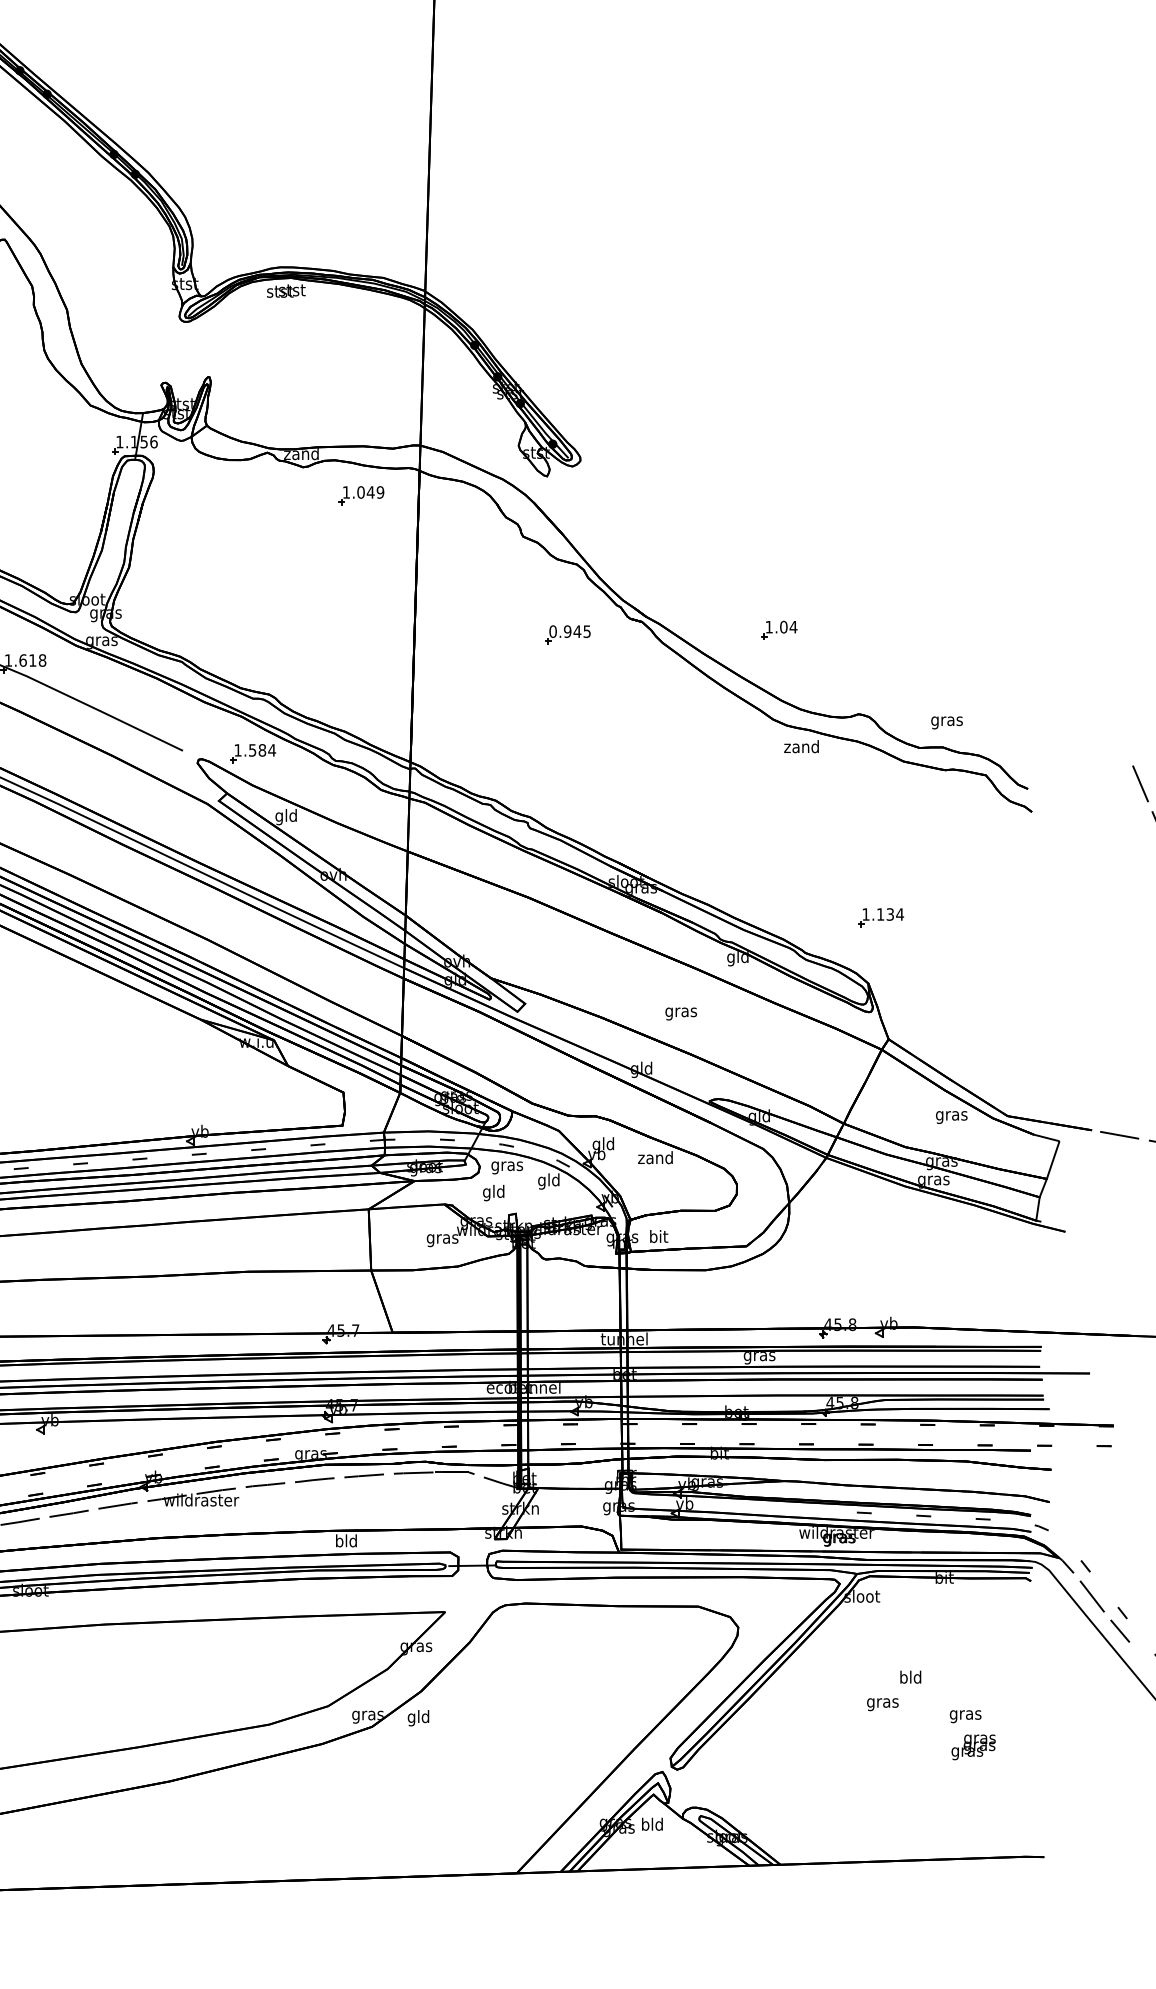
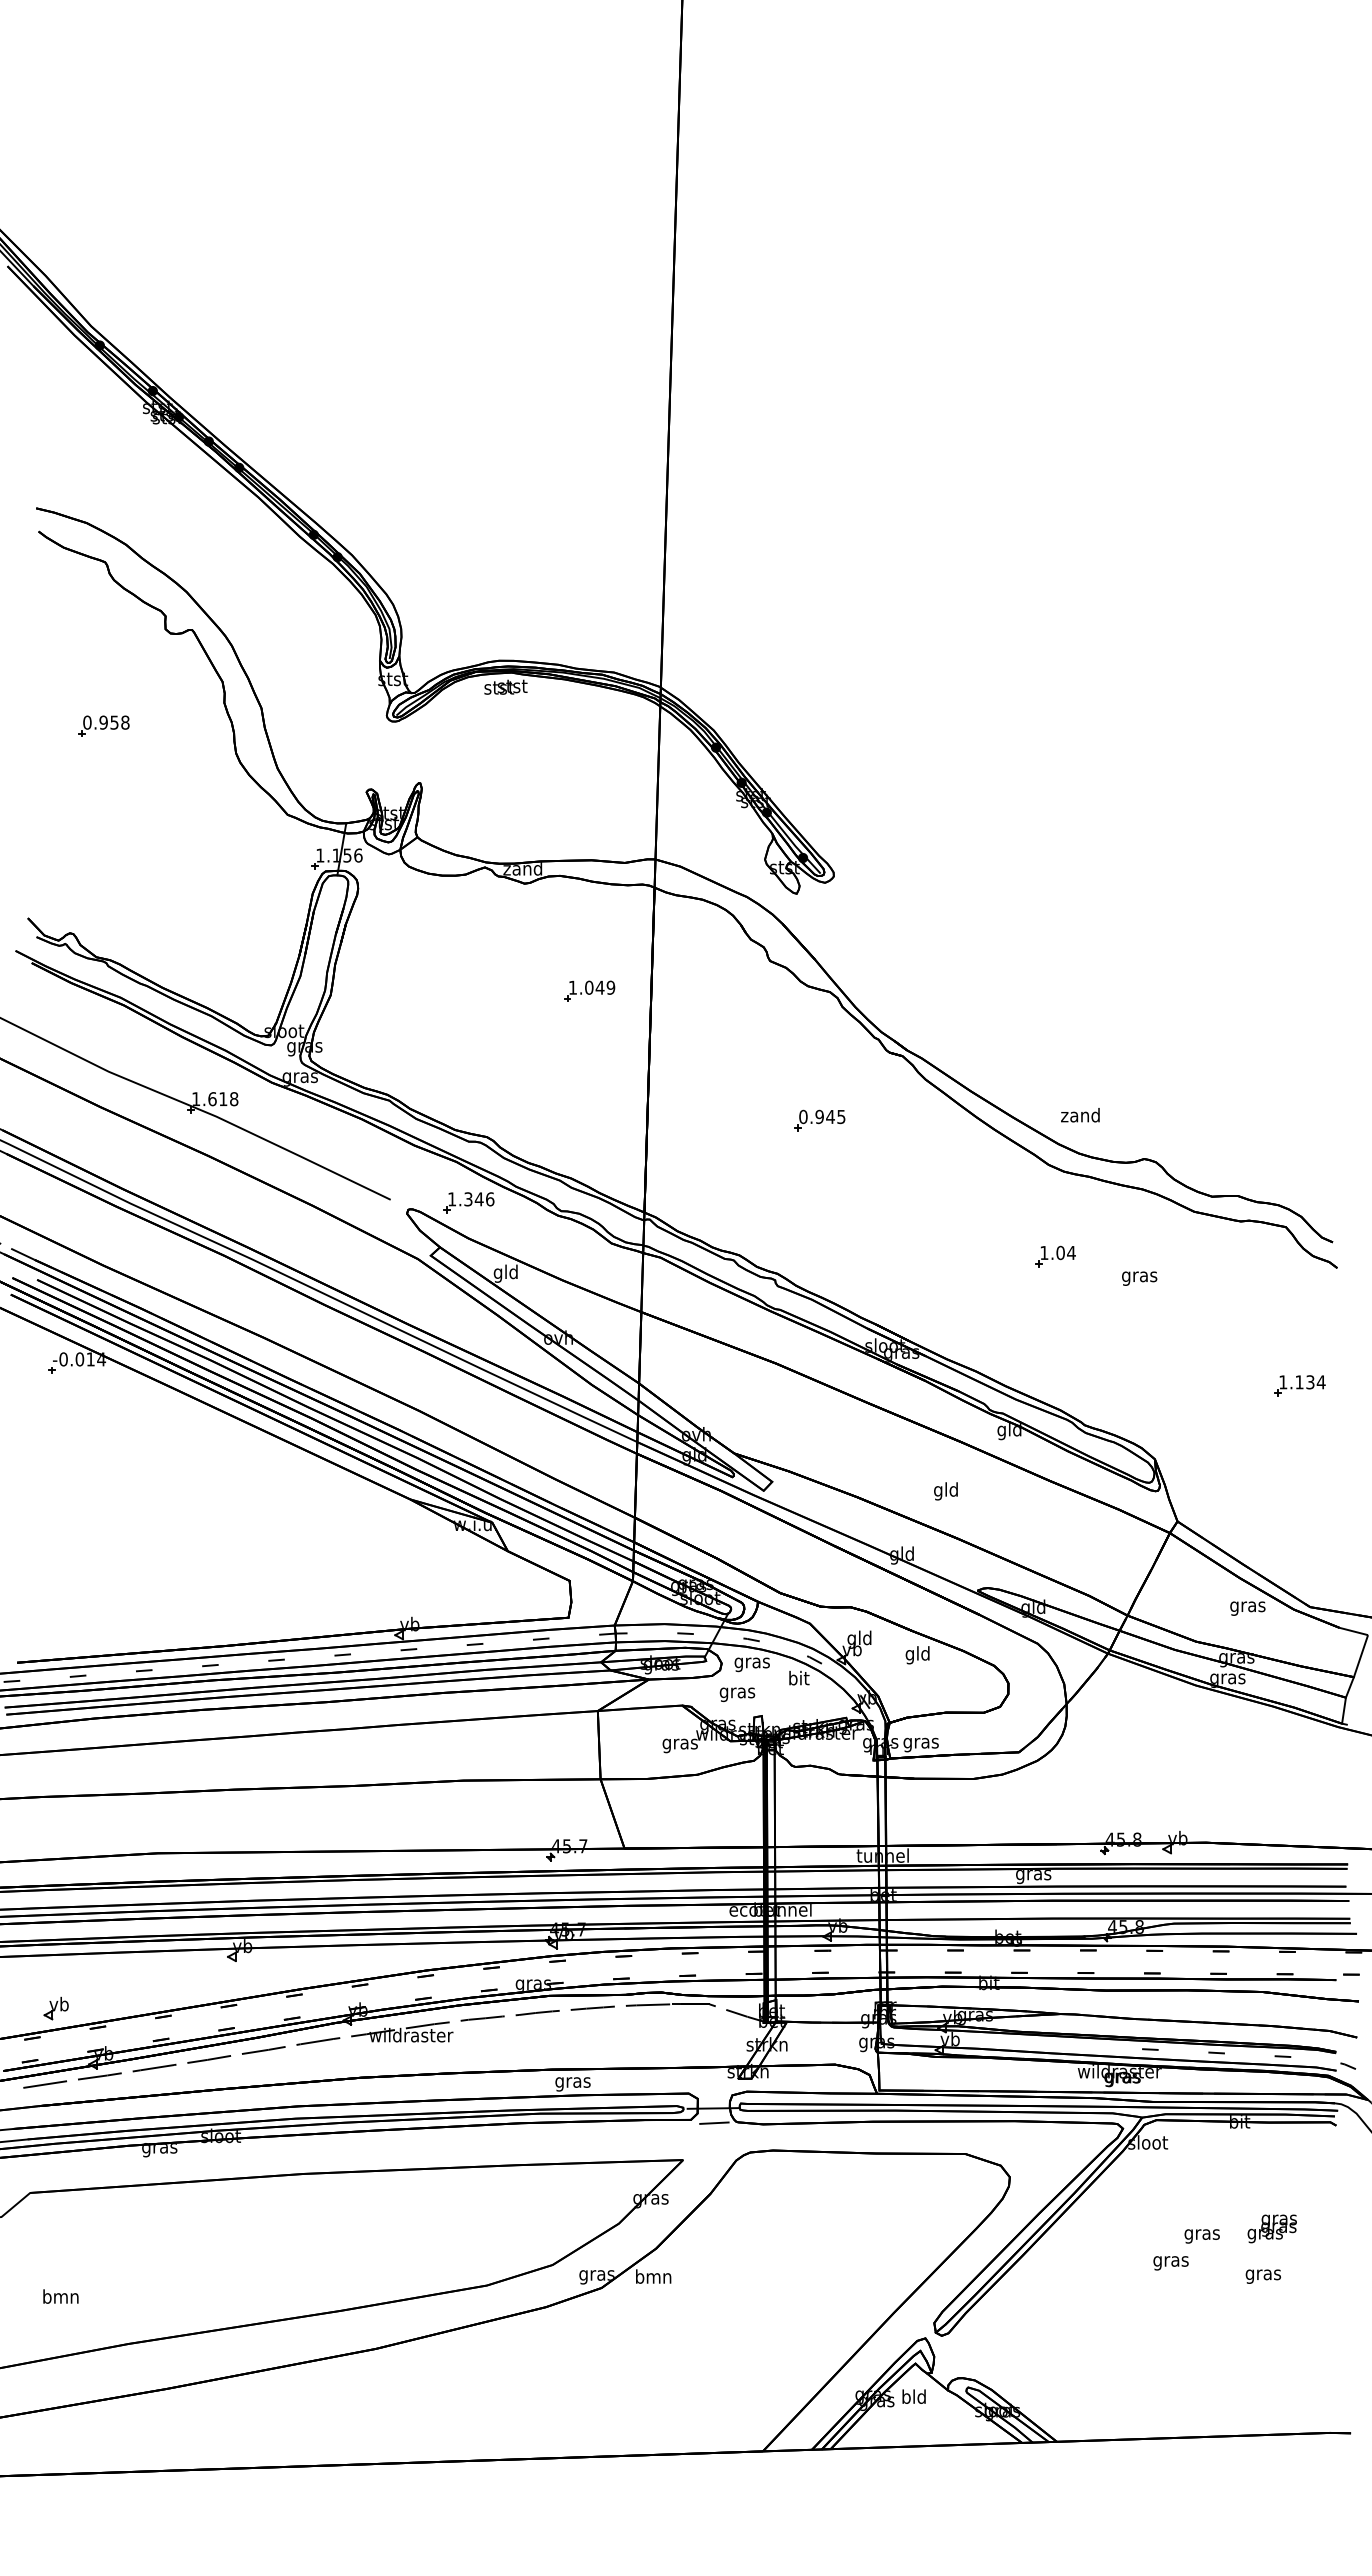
part: (361, 494) -> (589, 990), moved
part: (779, 630) -> (1055, 1256), moved
part: (567, 634) -> (819, 1120), moved
text: (946, 722) -> (1139, 1278), moved
text: (801, 746) -> (1080, 1115), moved
text: (262, 750) -> (479, 1199), 1.584 -> 1.346
part: (880, 917) -> (1299, 1385), moved
text: (680, 1012) -> (945, 1491), gras -> gld
text: (655, 1159) -> (917, 1655), zand -> gld
text: (548, 1181) -> (798, 1679), gld -> bit
text: (493, 1192) -> (737, 1692), gld -> gras
text: (658, 1238) -> (920, 1743), bit -> gras
text: (346, 1542) -> (572, 2082), bld -> gras
line: (473, 1578) -> (714, 2122), added
text: (910, 1678) -> (1201, 2234), bld -> gras
text: (418, 1718) -> (653, 2278), gld -> bmn
text: (972, 1746) -> (1271, 2228), moved

